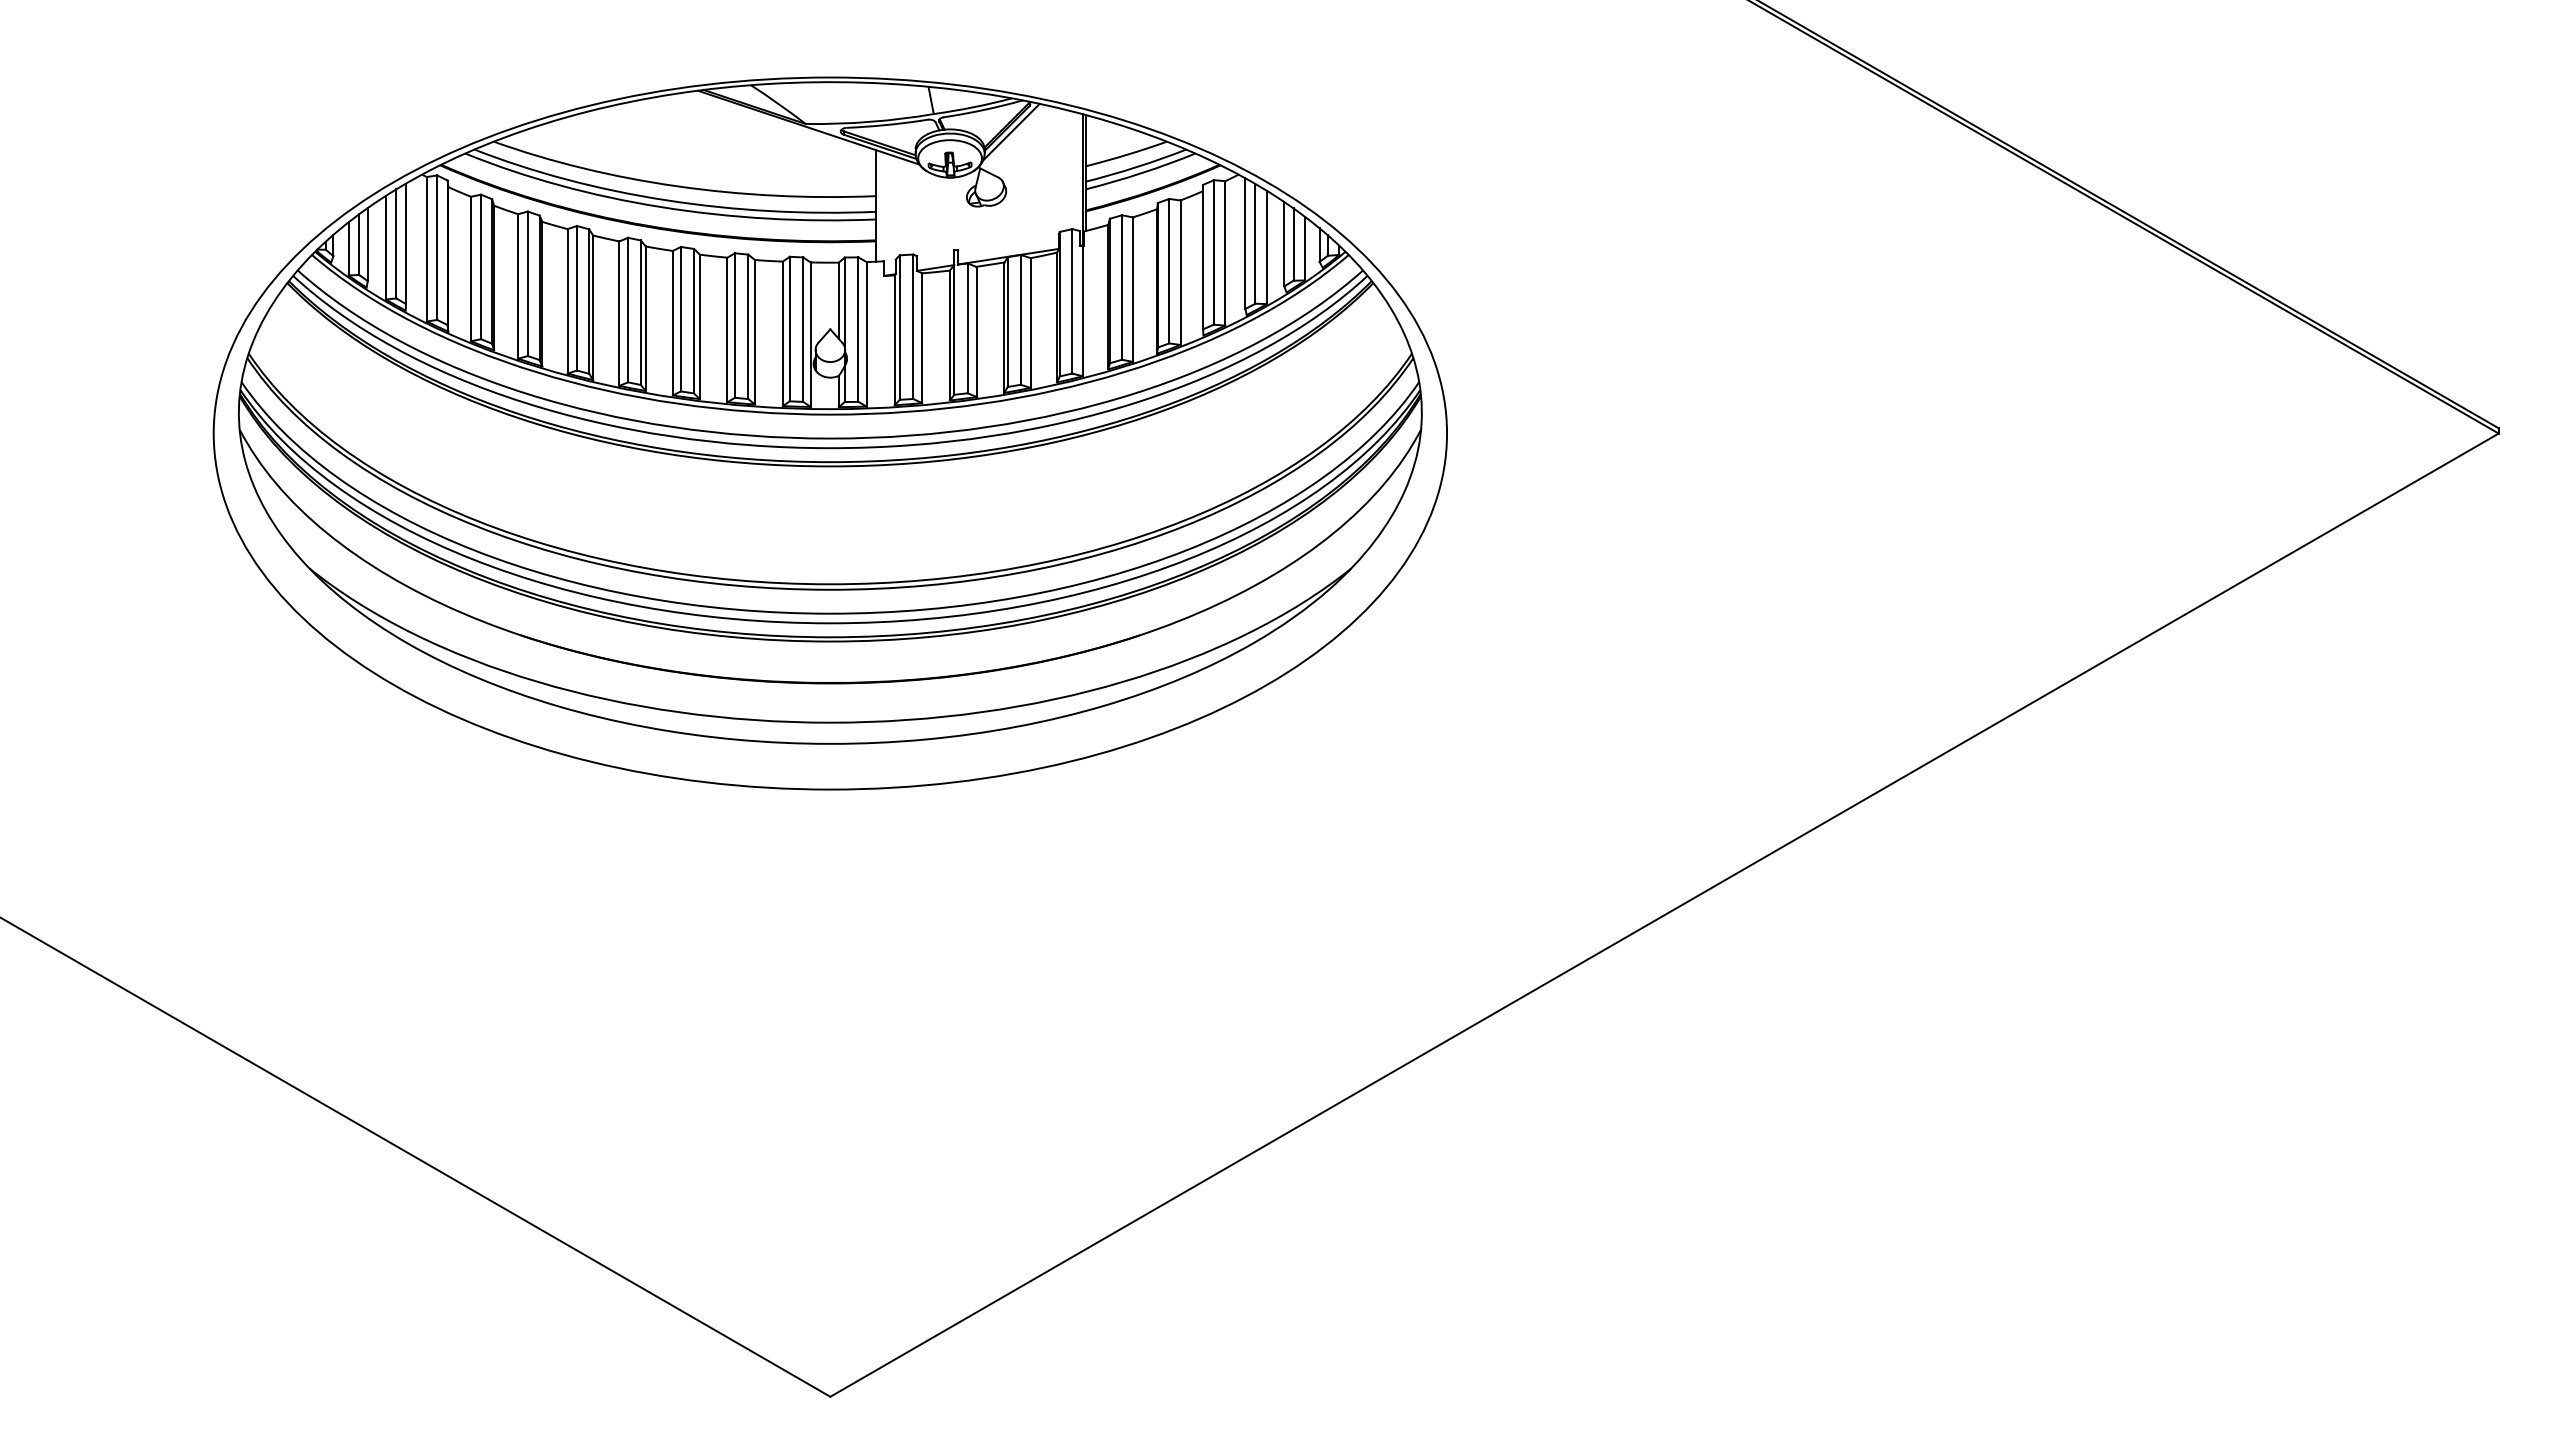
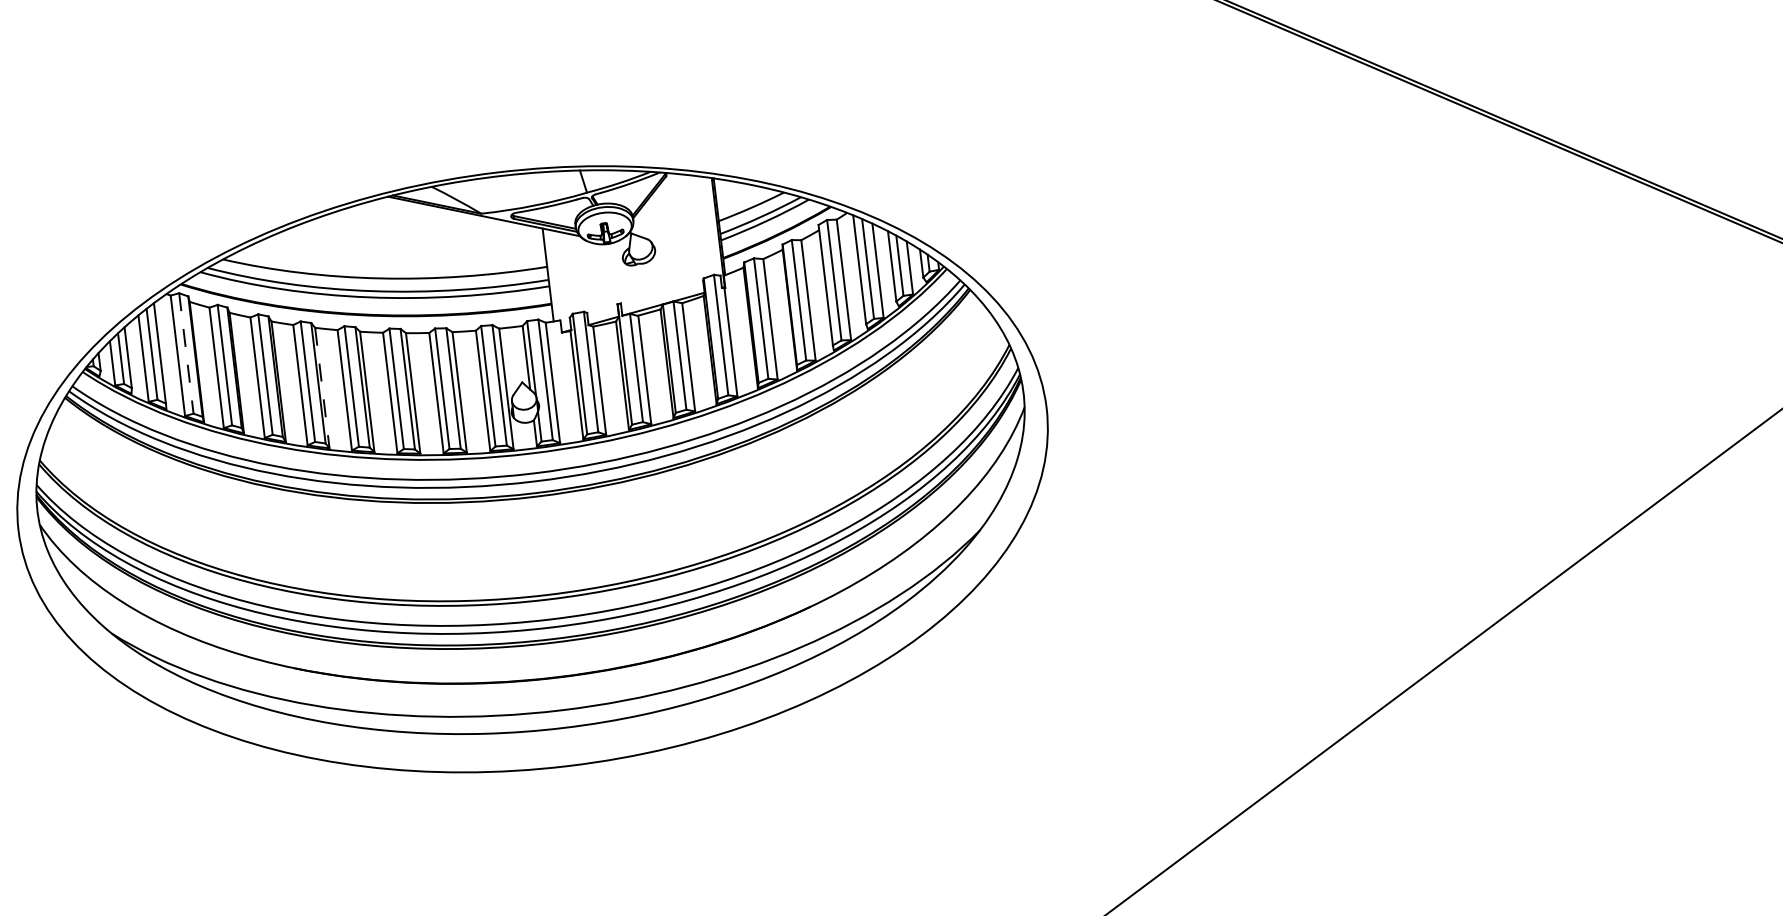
line: (1011, 131) -> (653, 199), removed
line: (437, 248) -> (186, 354), solid -> dashed
line: (593, 308) -> (322, 388), solid -> dashed

